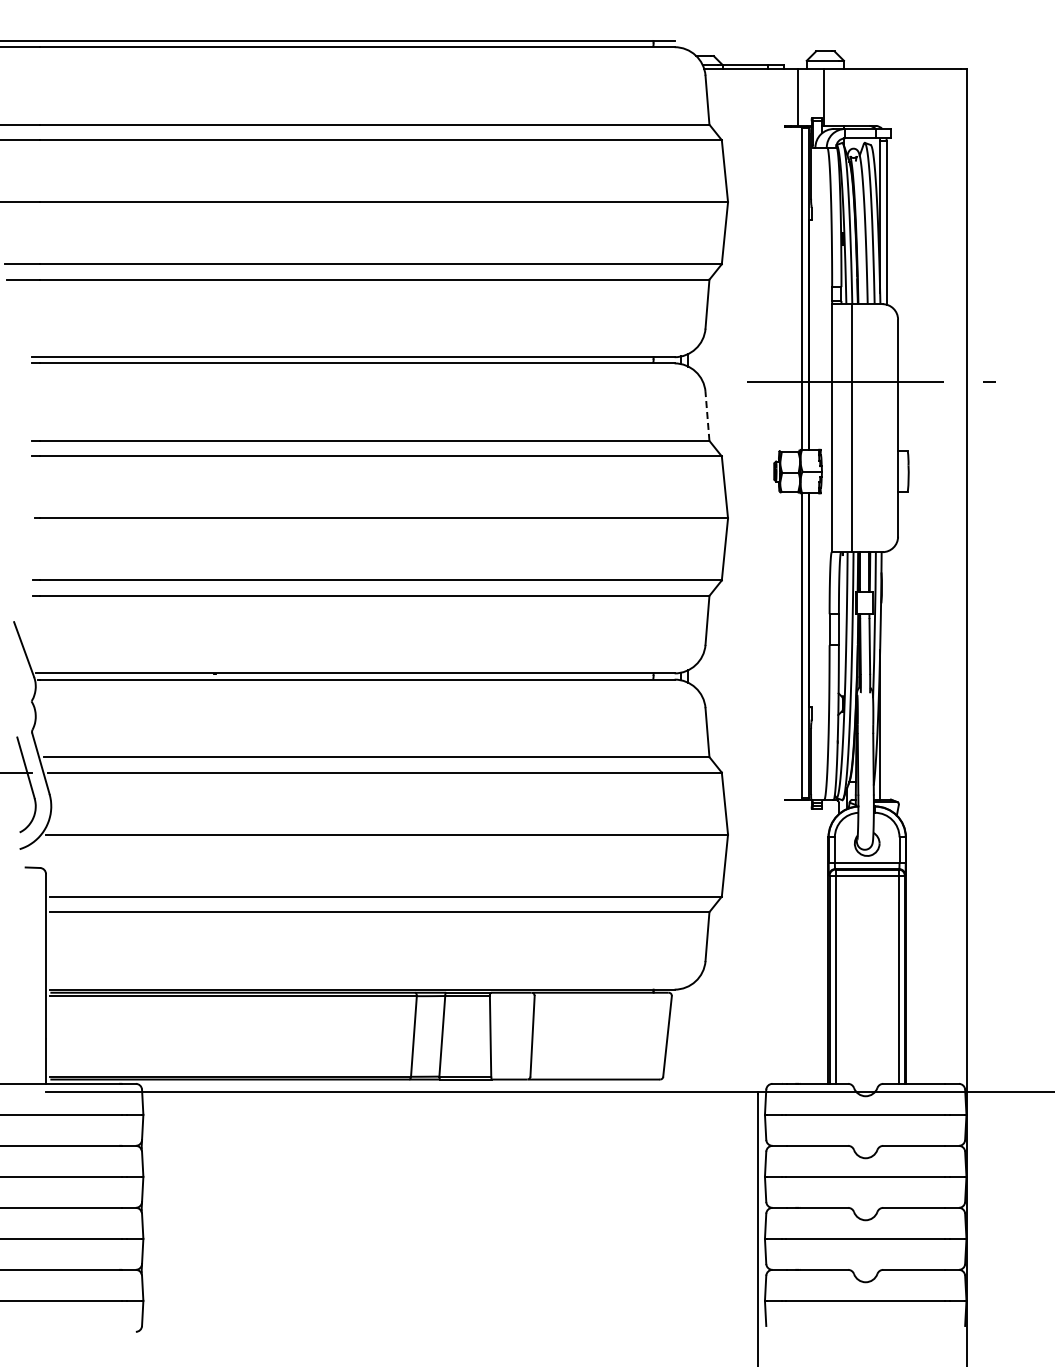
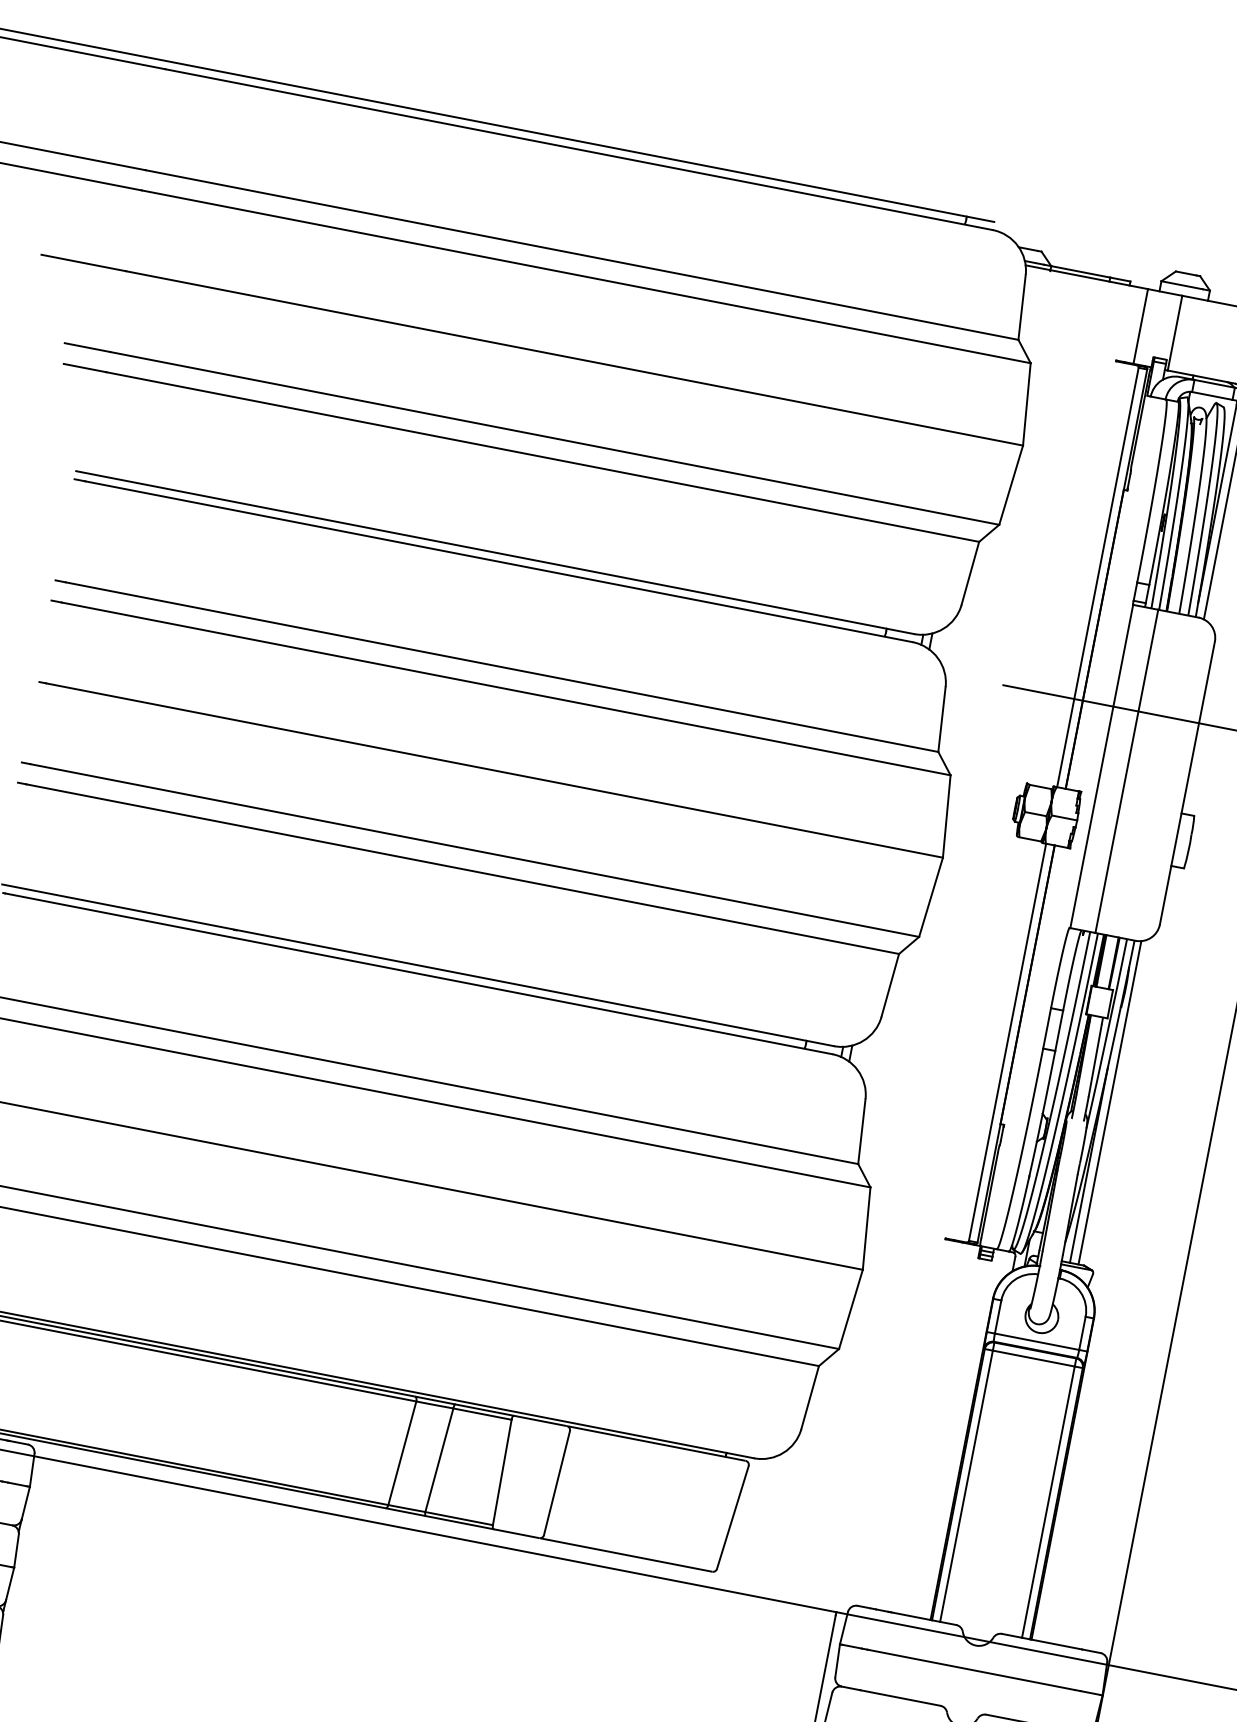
line: (707, 416) -> (941, 719), dashed -> solid
line: (886, 675) -> (1109, 1102), added

